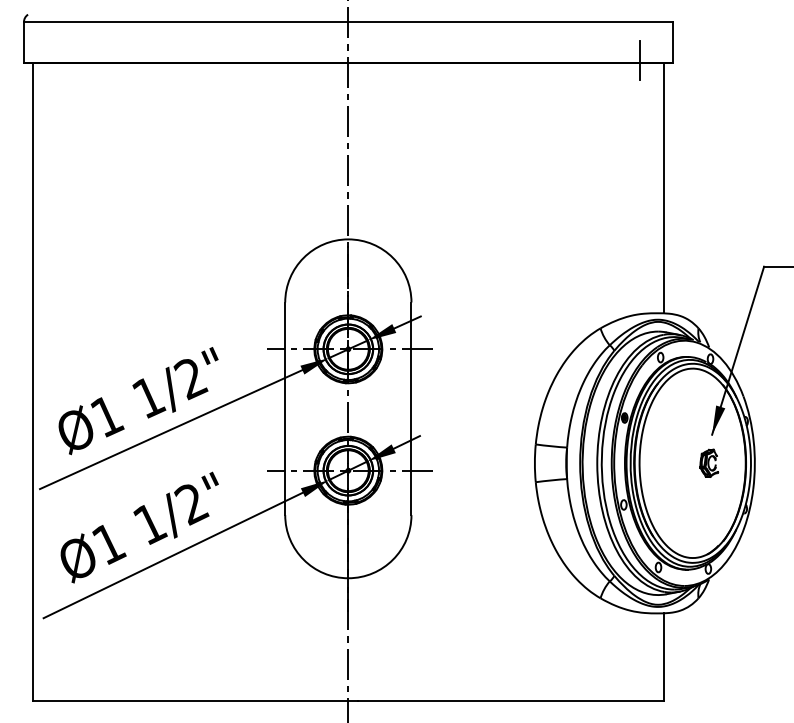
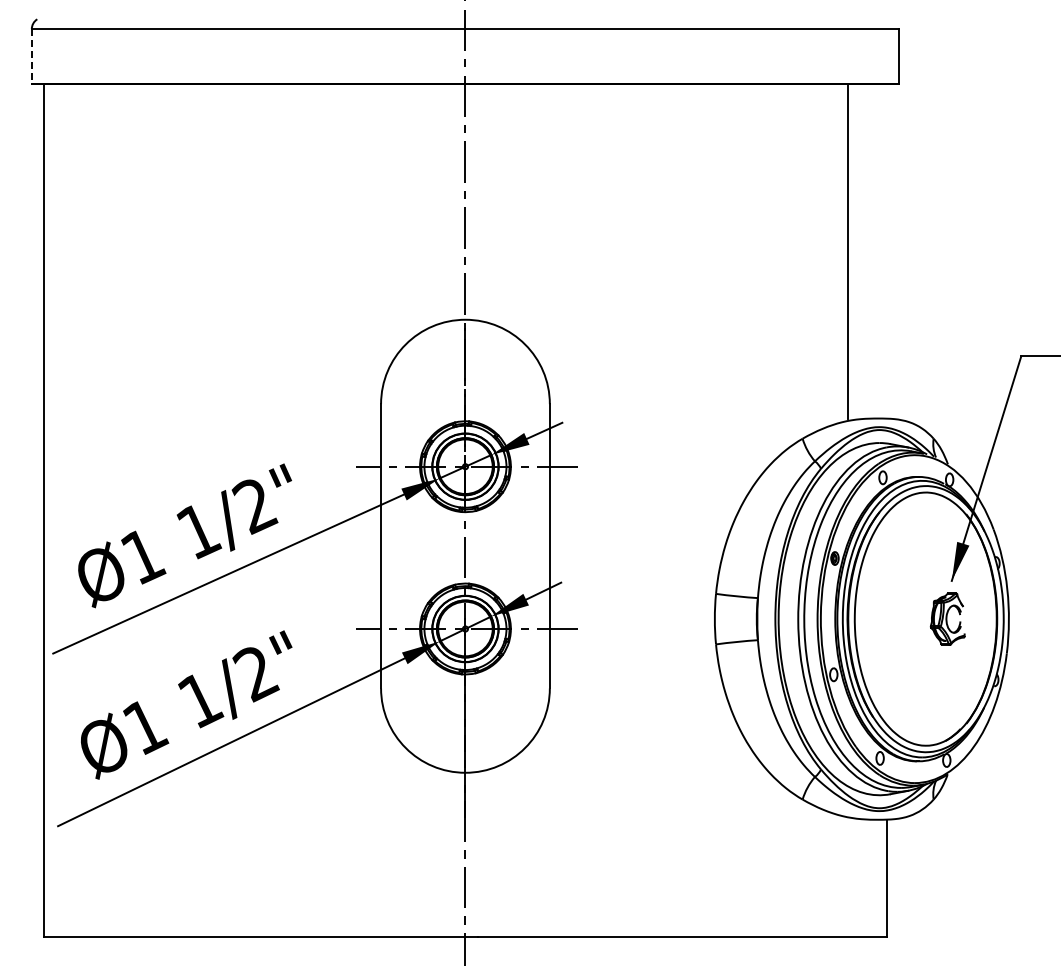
line: (23, 42) -> (31, 56), solid -> dashed
line: (639, 60) -> (854, 80), removed
line: (664, 187) -> (848, 250), moved
part: (708, 462) -> (947, 618), size x1.4

